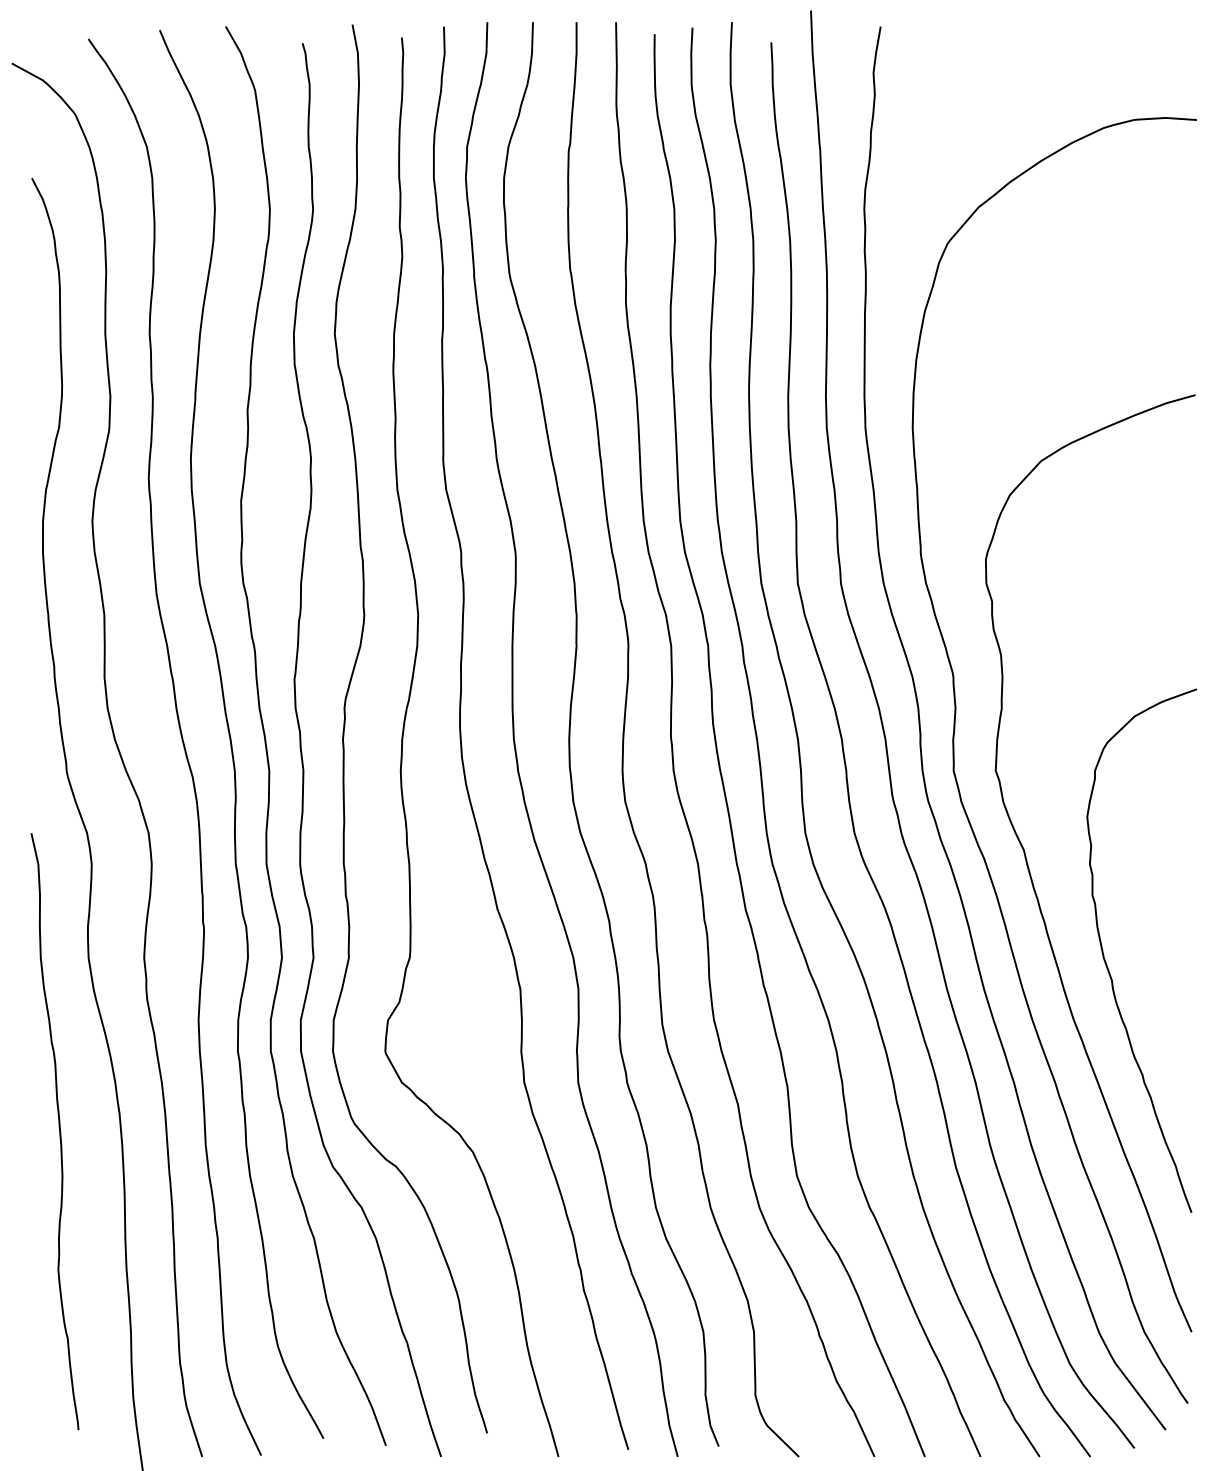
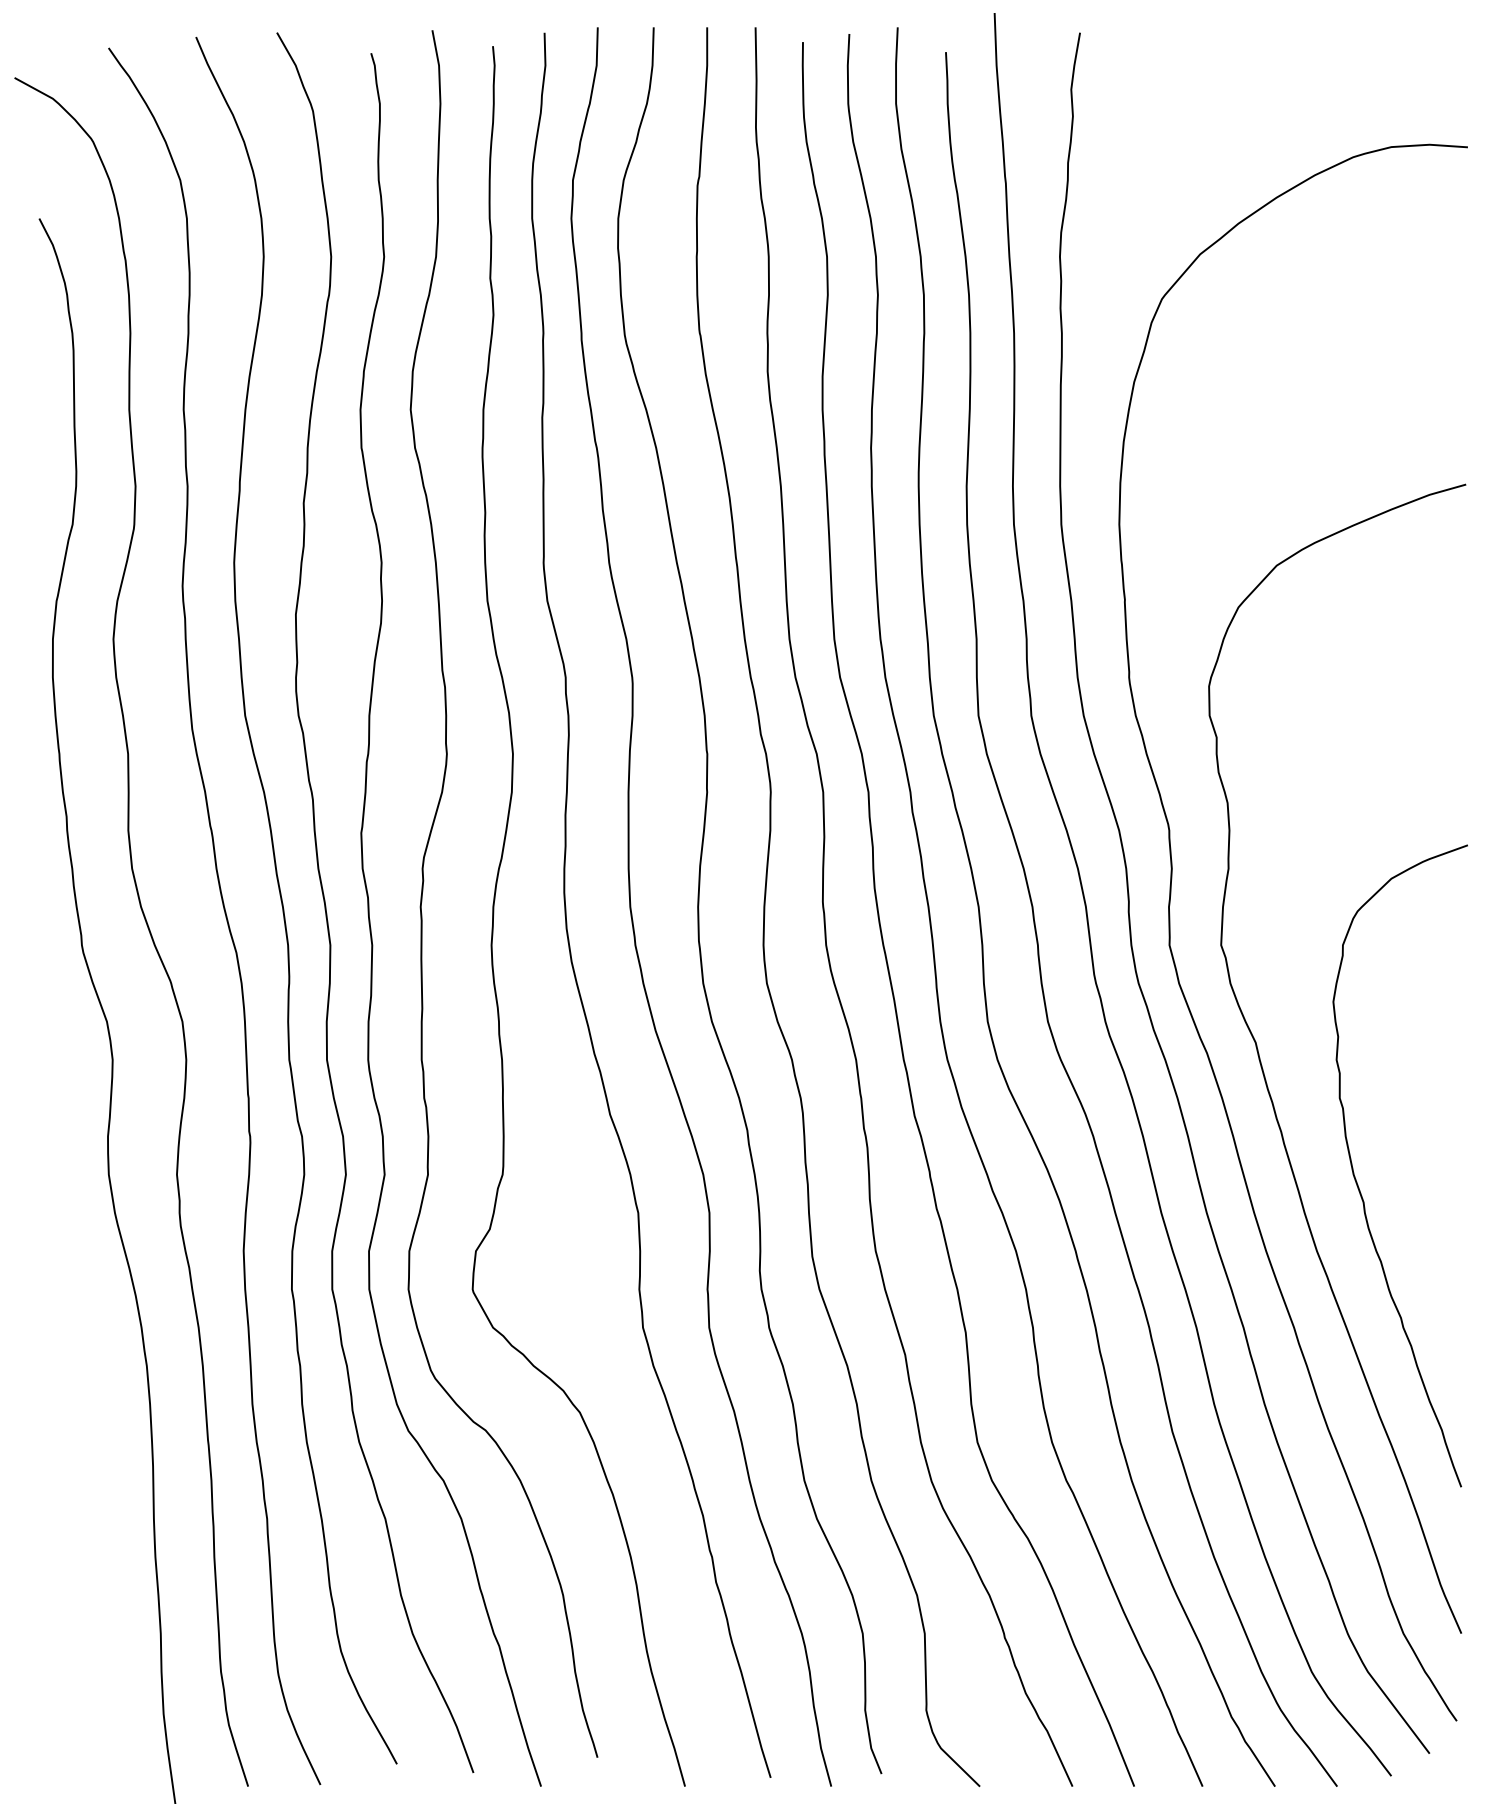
curve: (59, 1131) -> (73, 1387), removed

